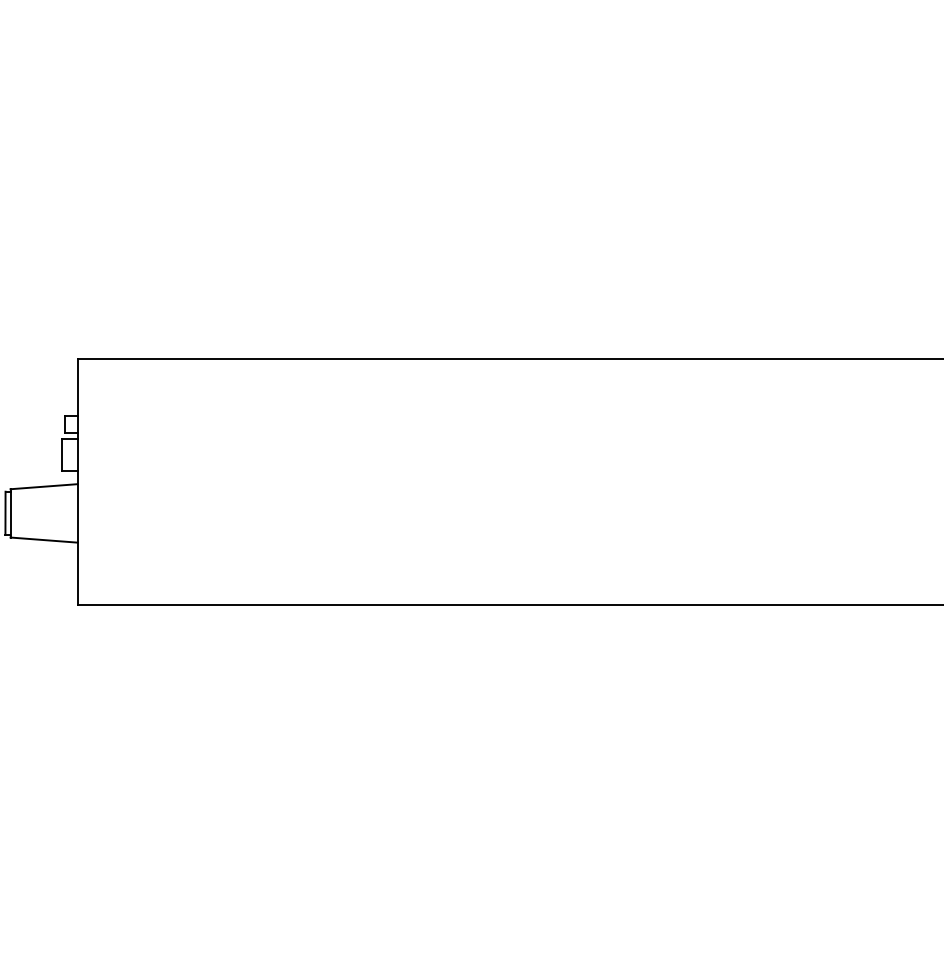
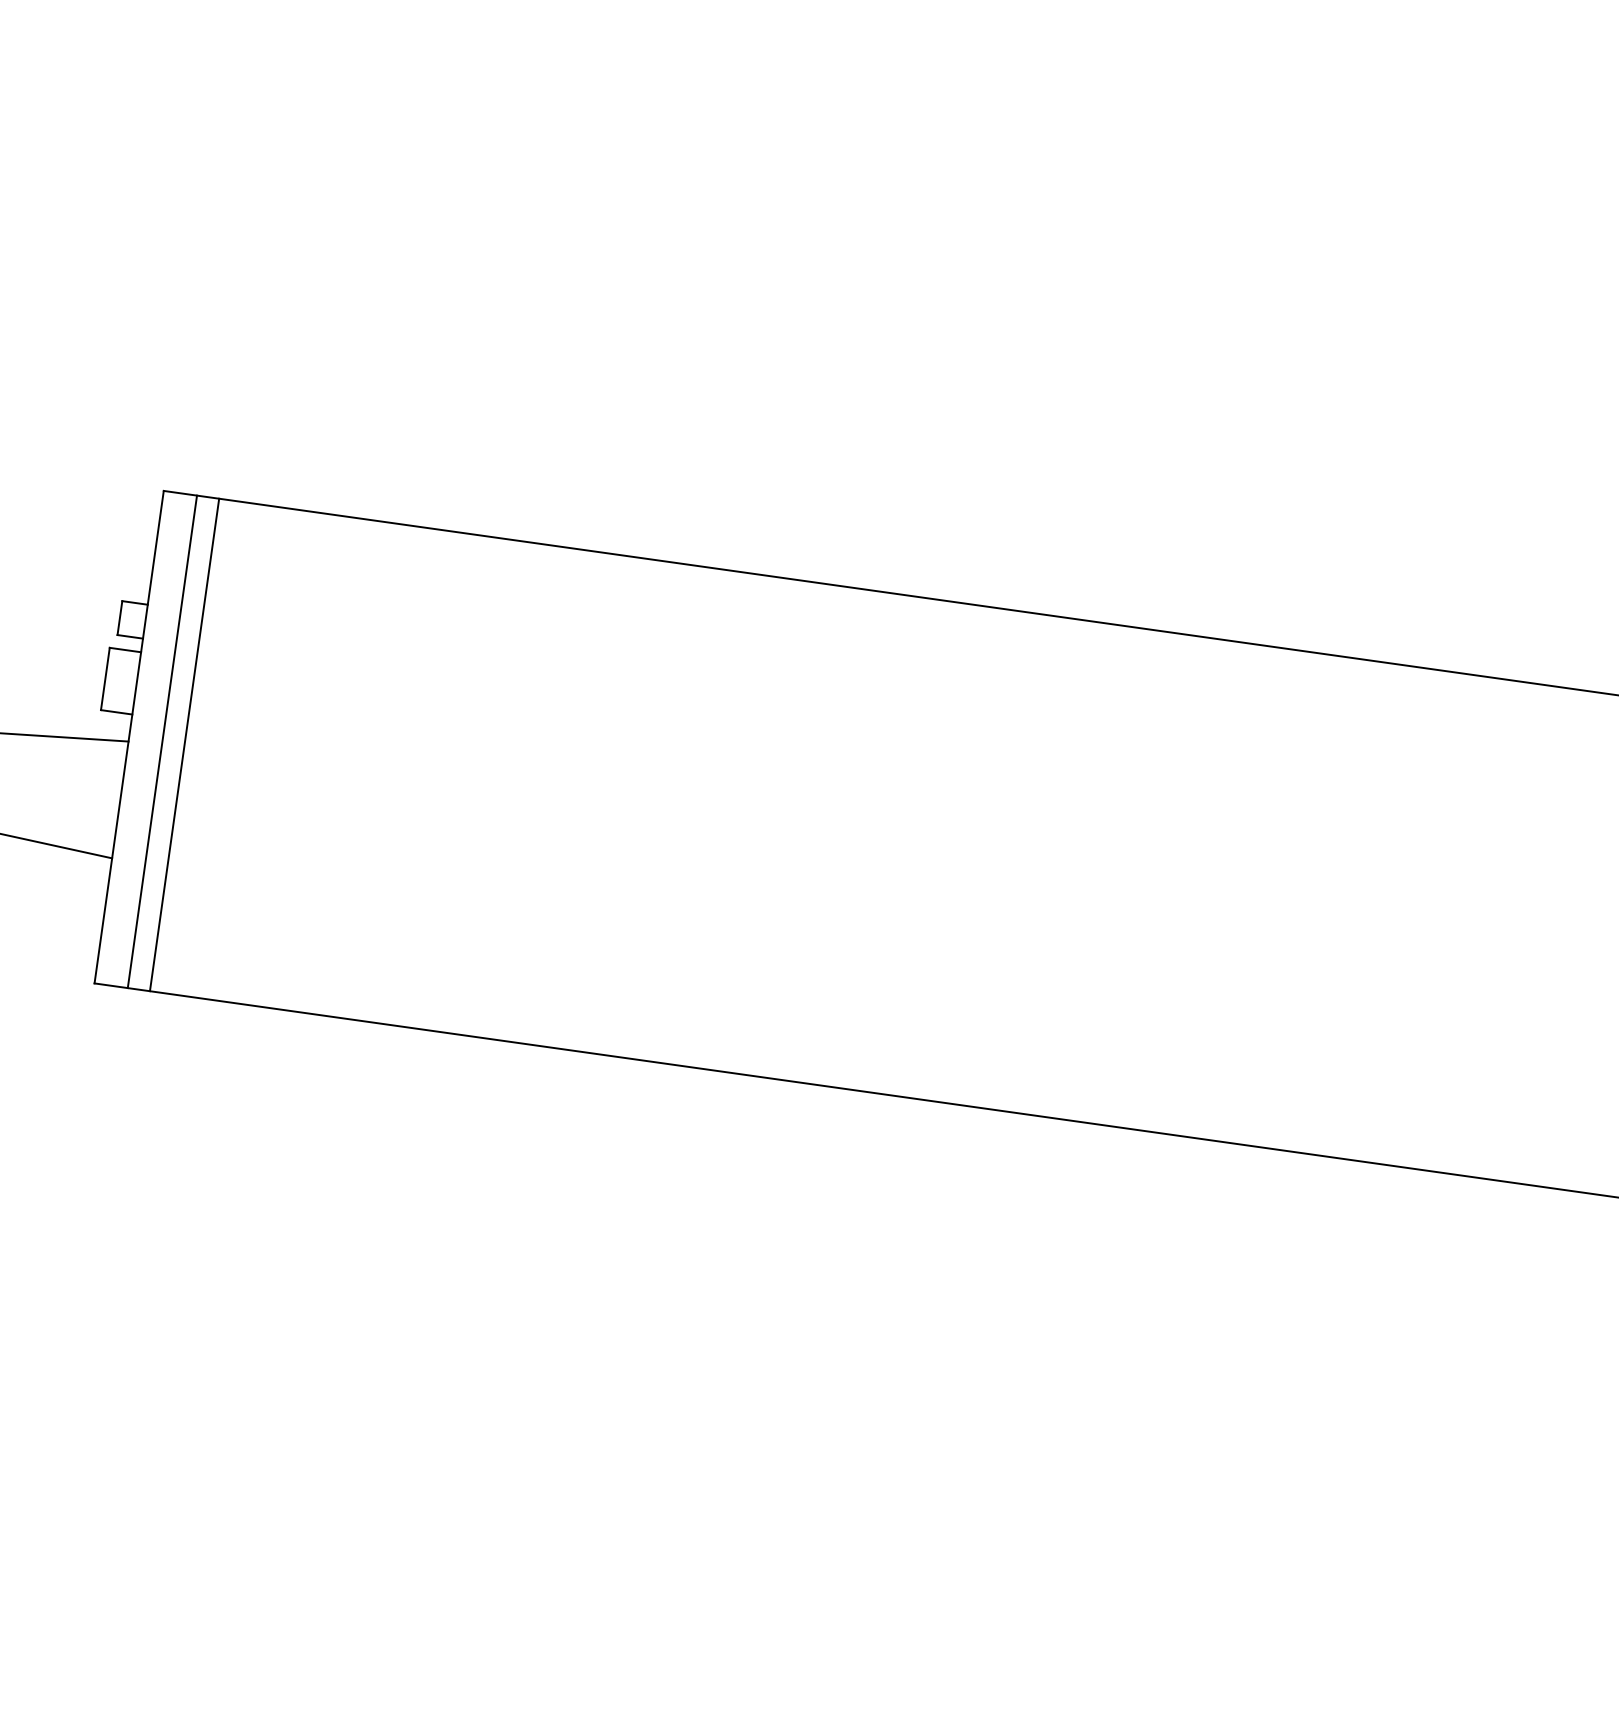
line: (94, 481) -> (162, 740), added
line: (105, 481) -> (184, 744), added

